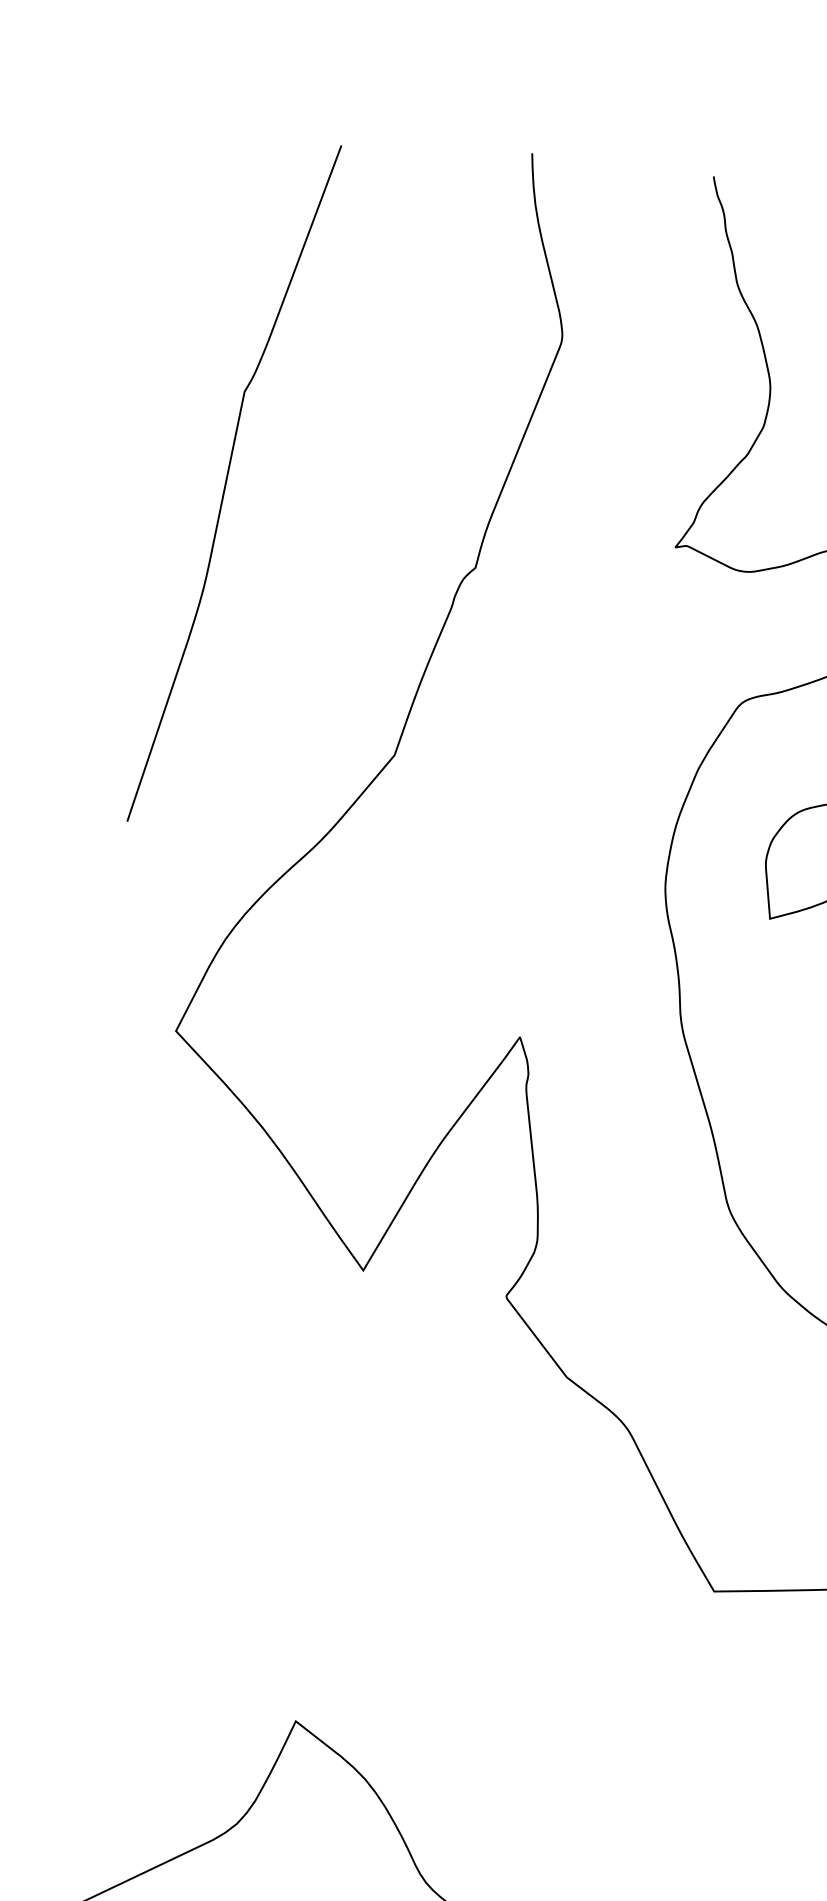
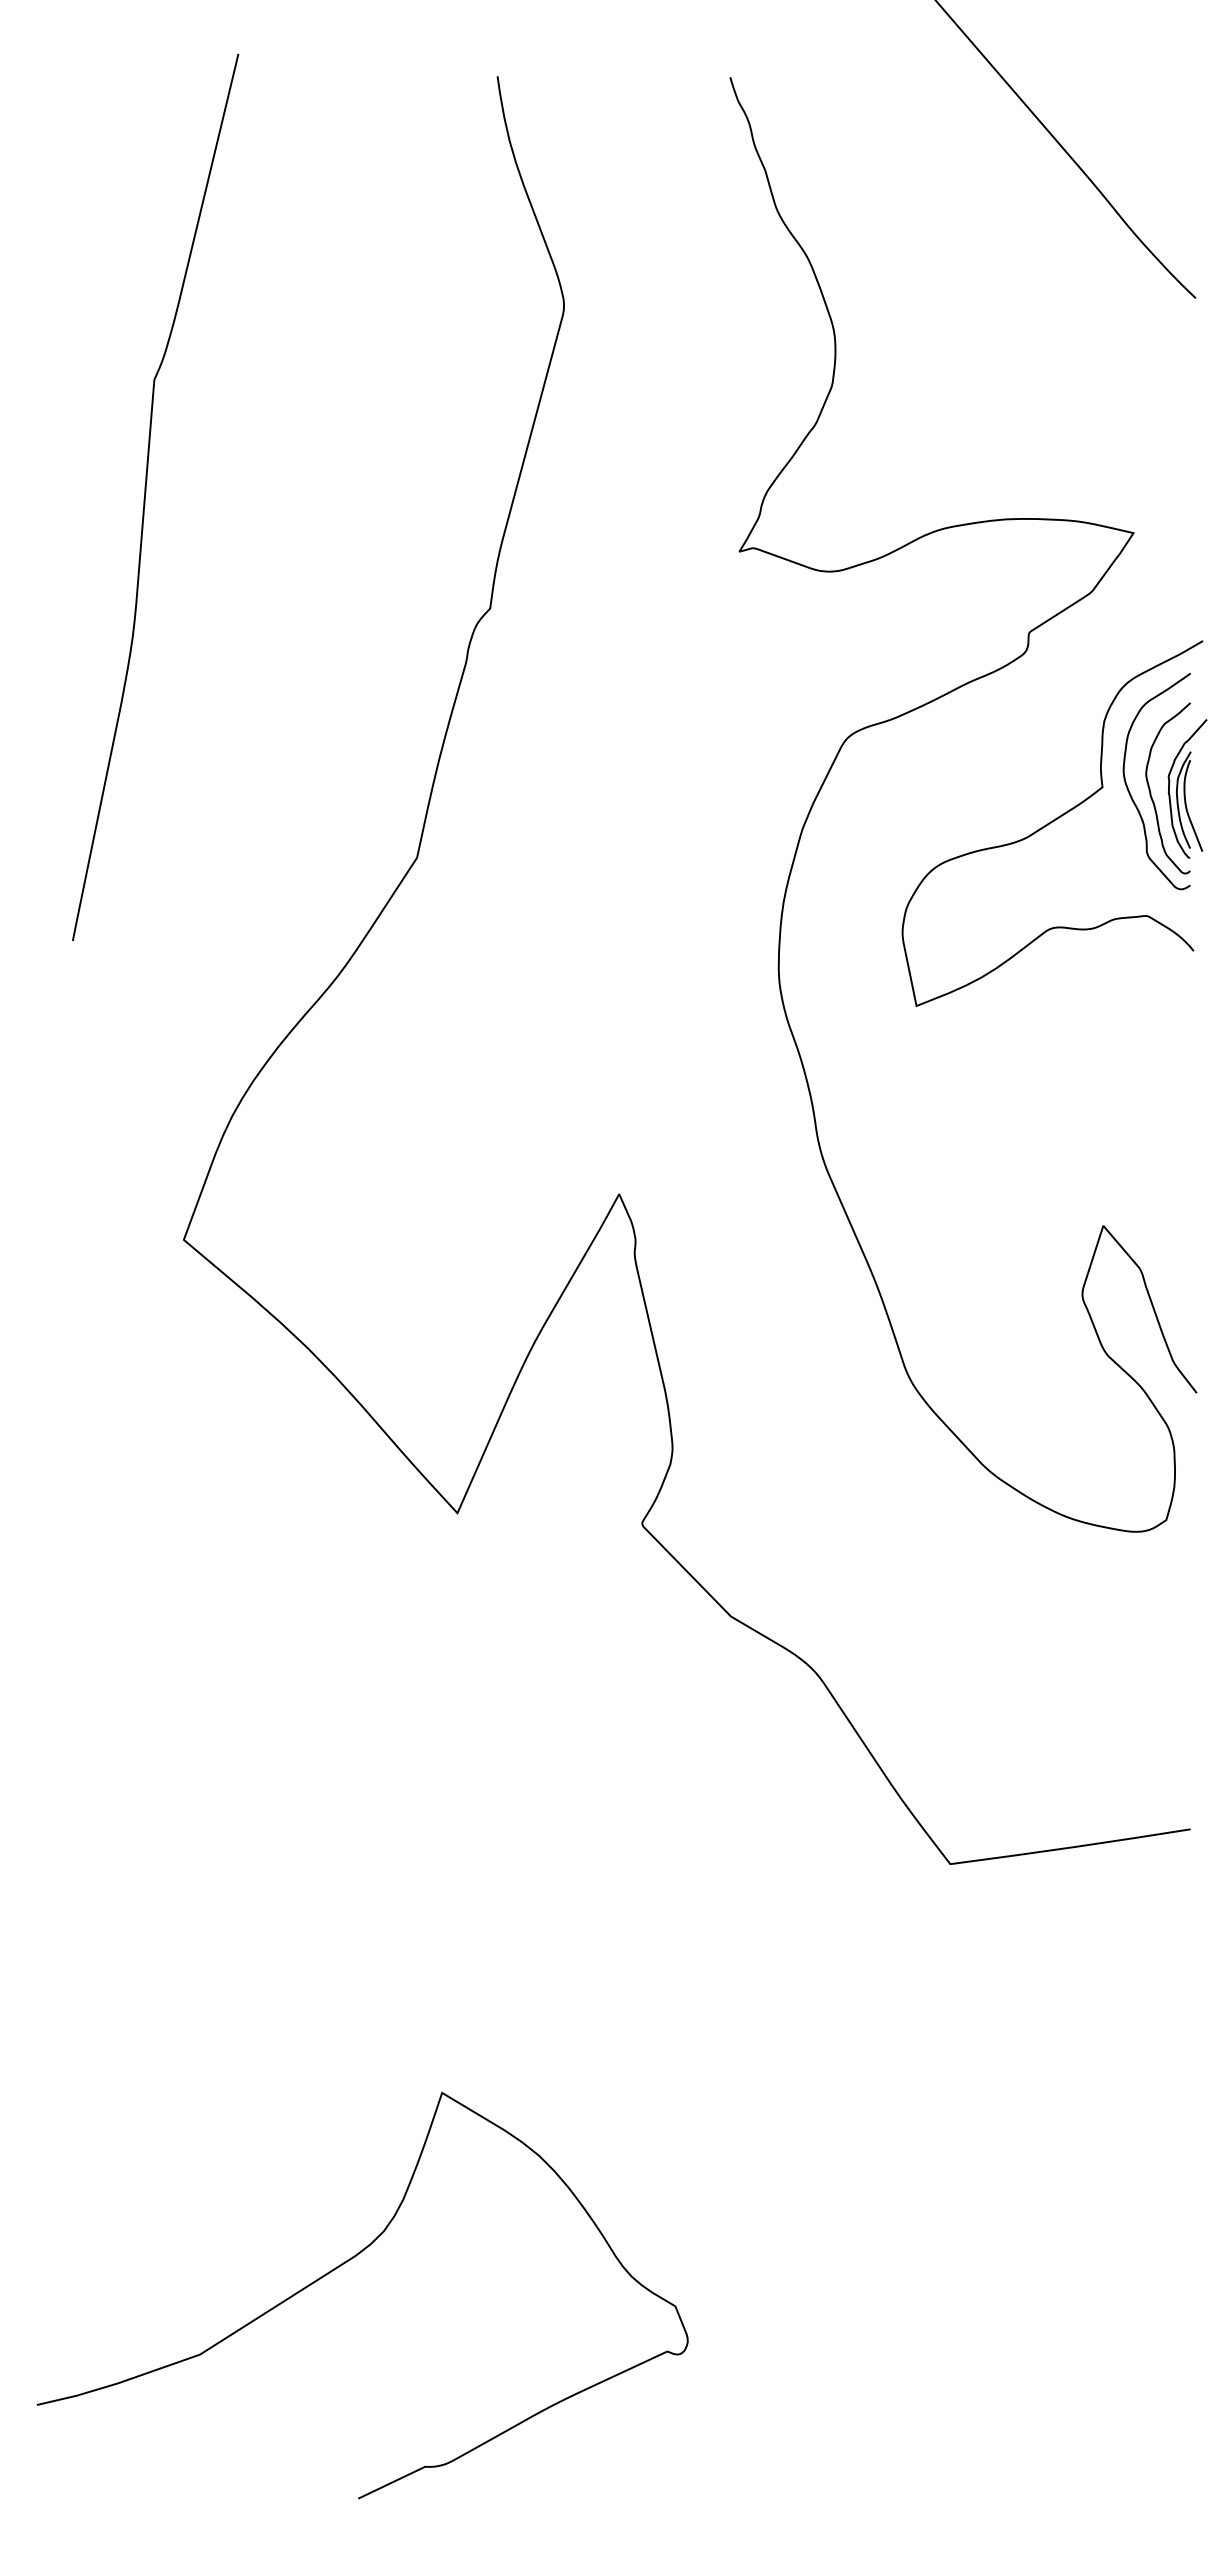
curve: (227, 479) -> (146, 493), moved

